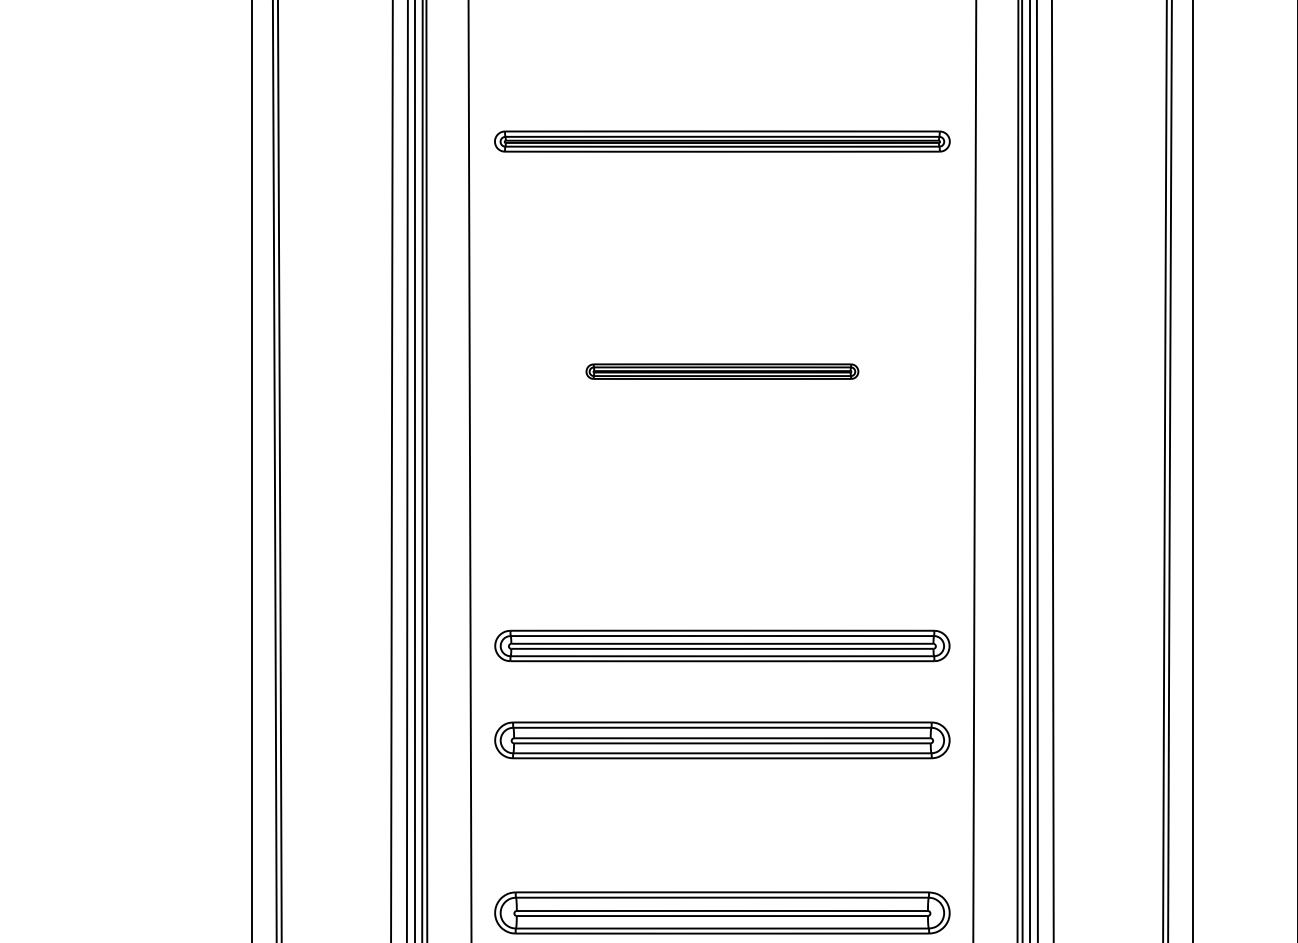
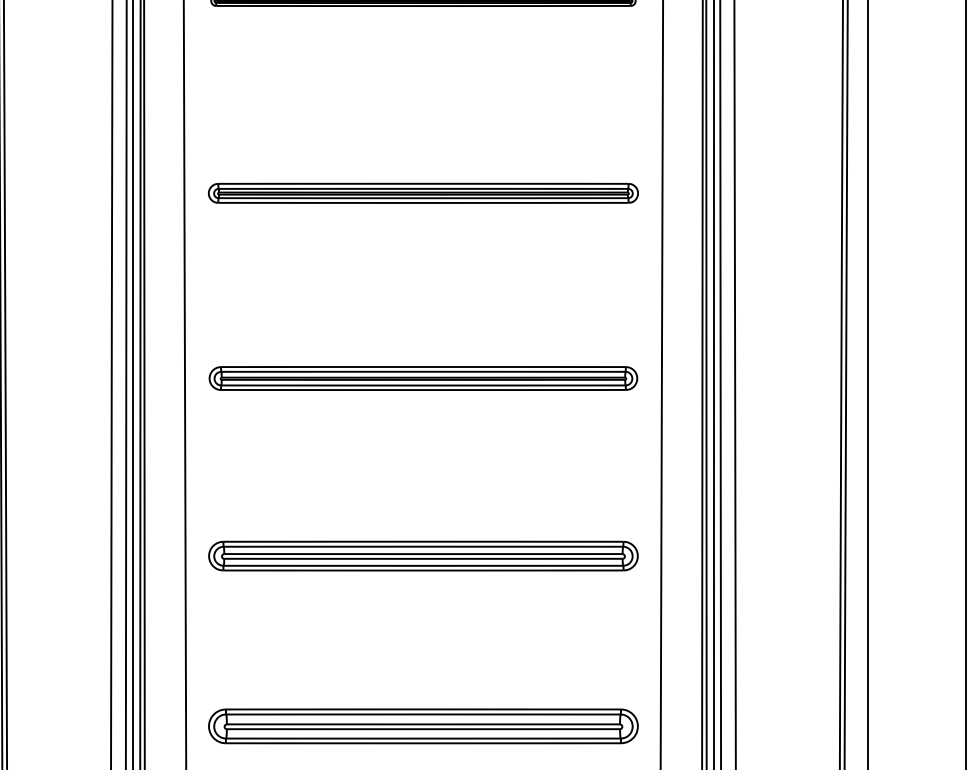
part: (722, 141) -> (423, 193), moved
part: (722, 371) -> (423, 378), size x1.67
part: (722, 645) -> (423, 555), moved

